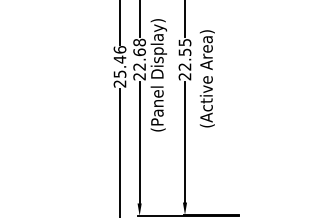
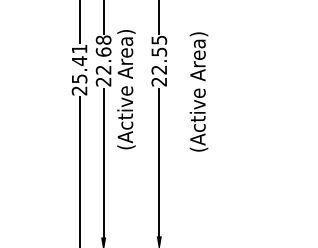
text: (119, 49) -> (78, 48), 25.46 -> 25.41
text: (158, 72) -> (126, 76), (Panel Display) -> (Active Area)
text: (206, 78) -> (197, 91), moved

